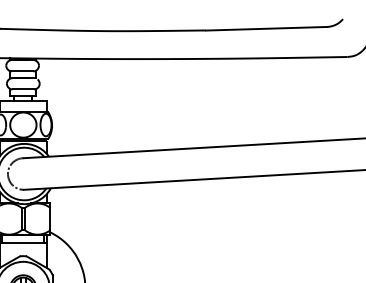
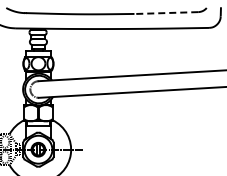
line: (266, 29) -> (166, 13), solid -> dashed

